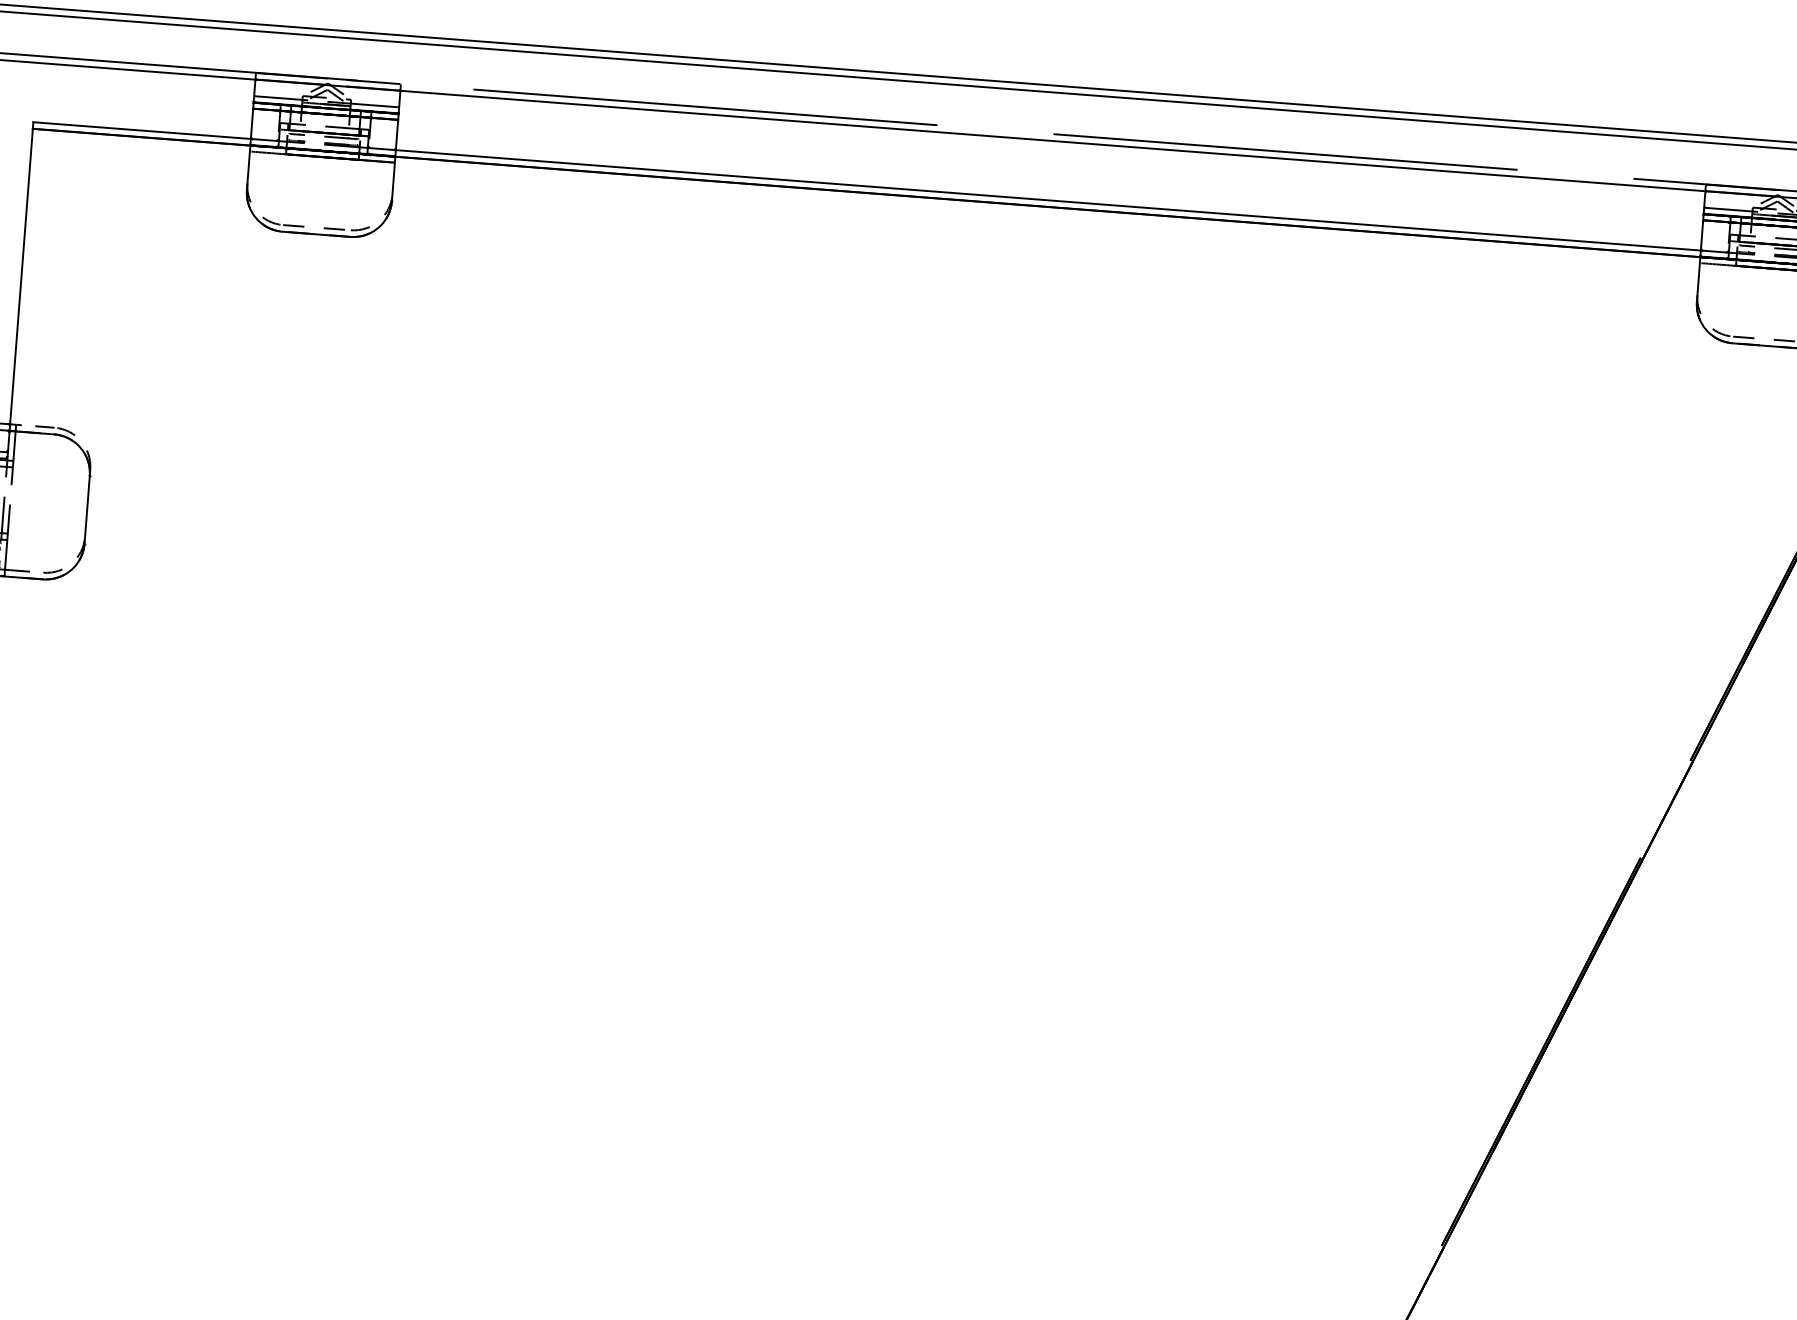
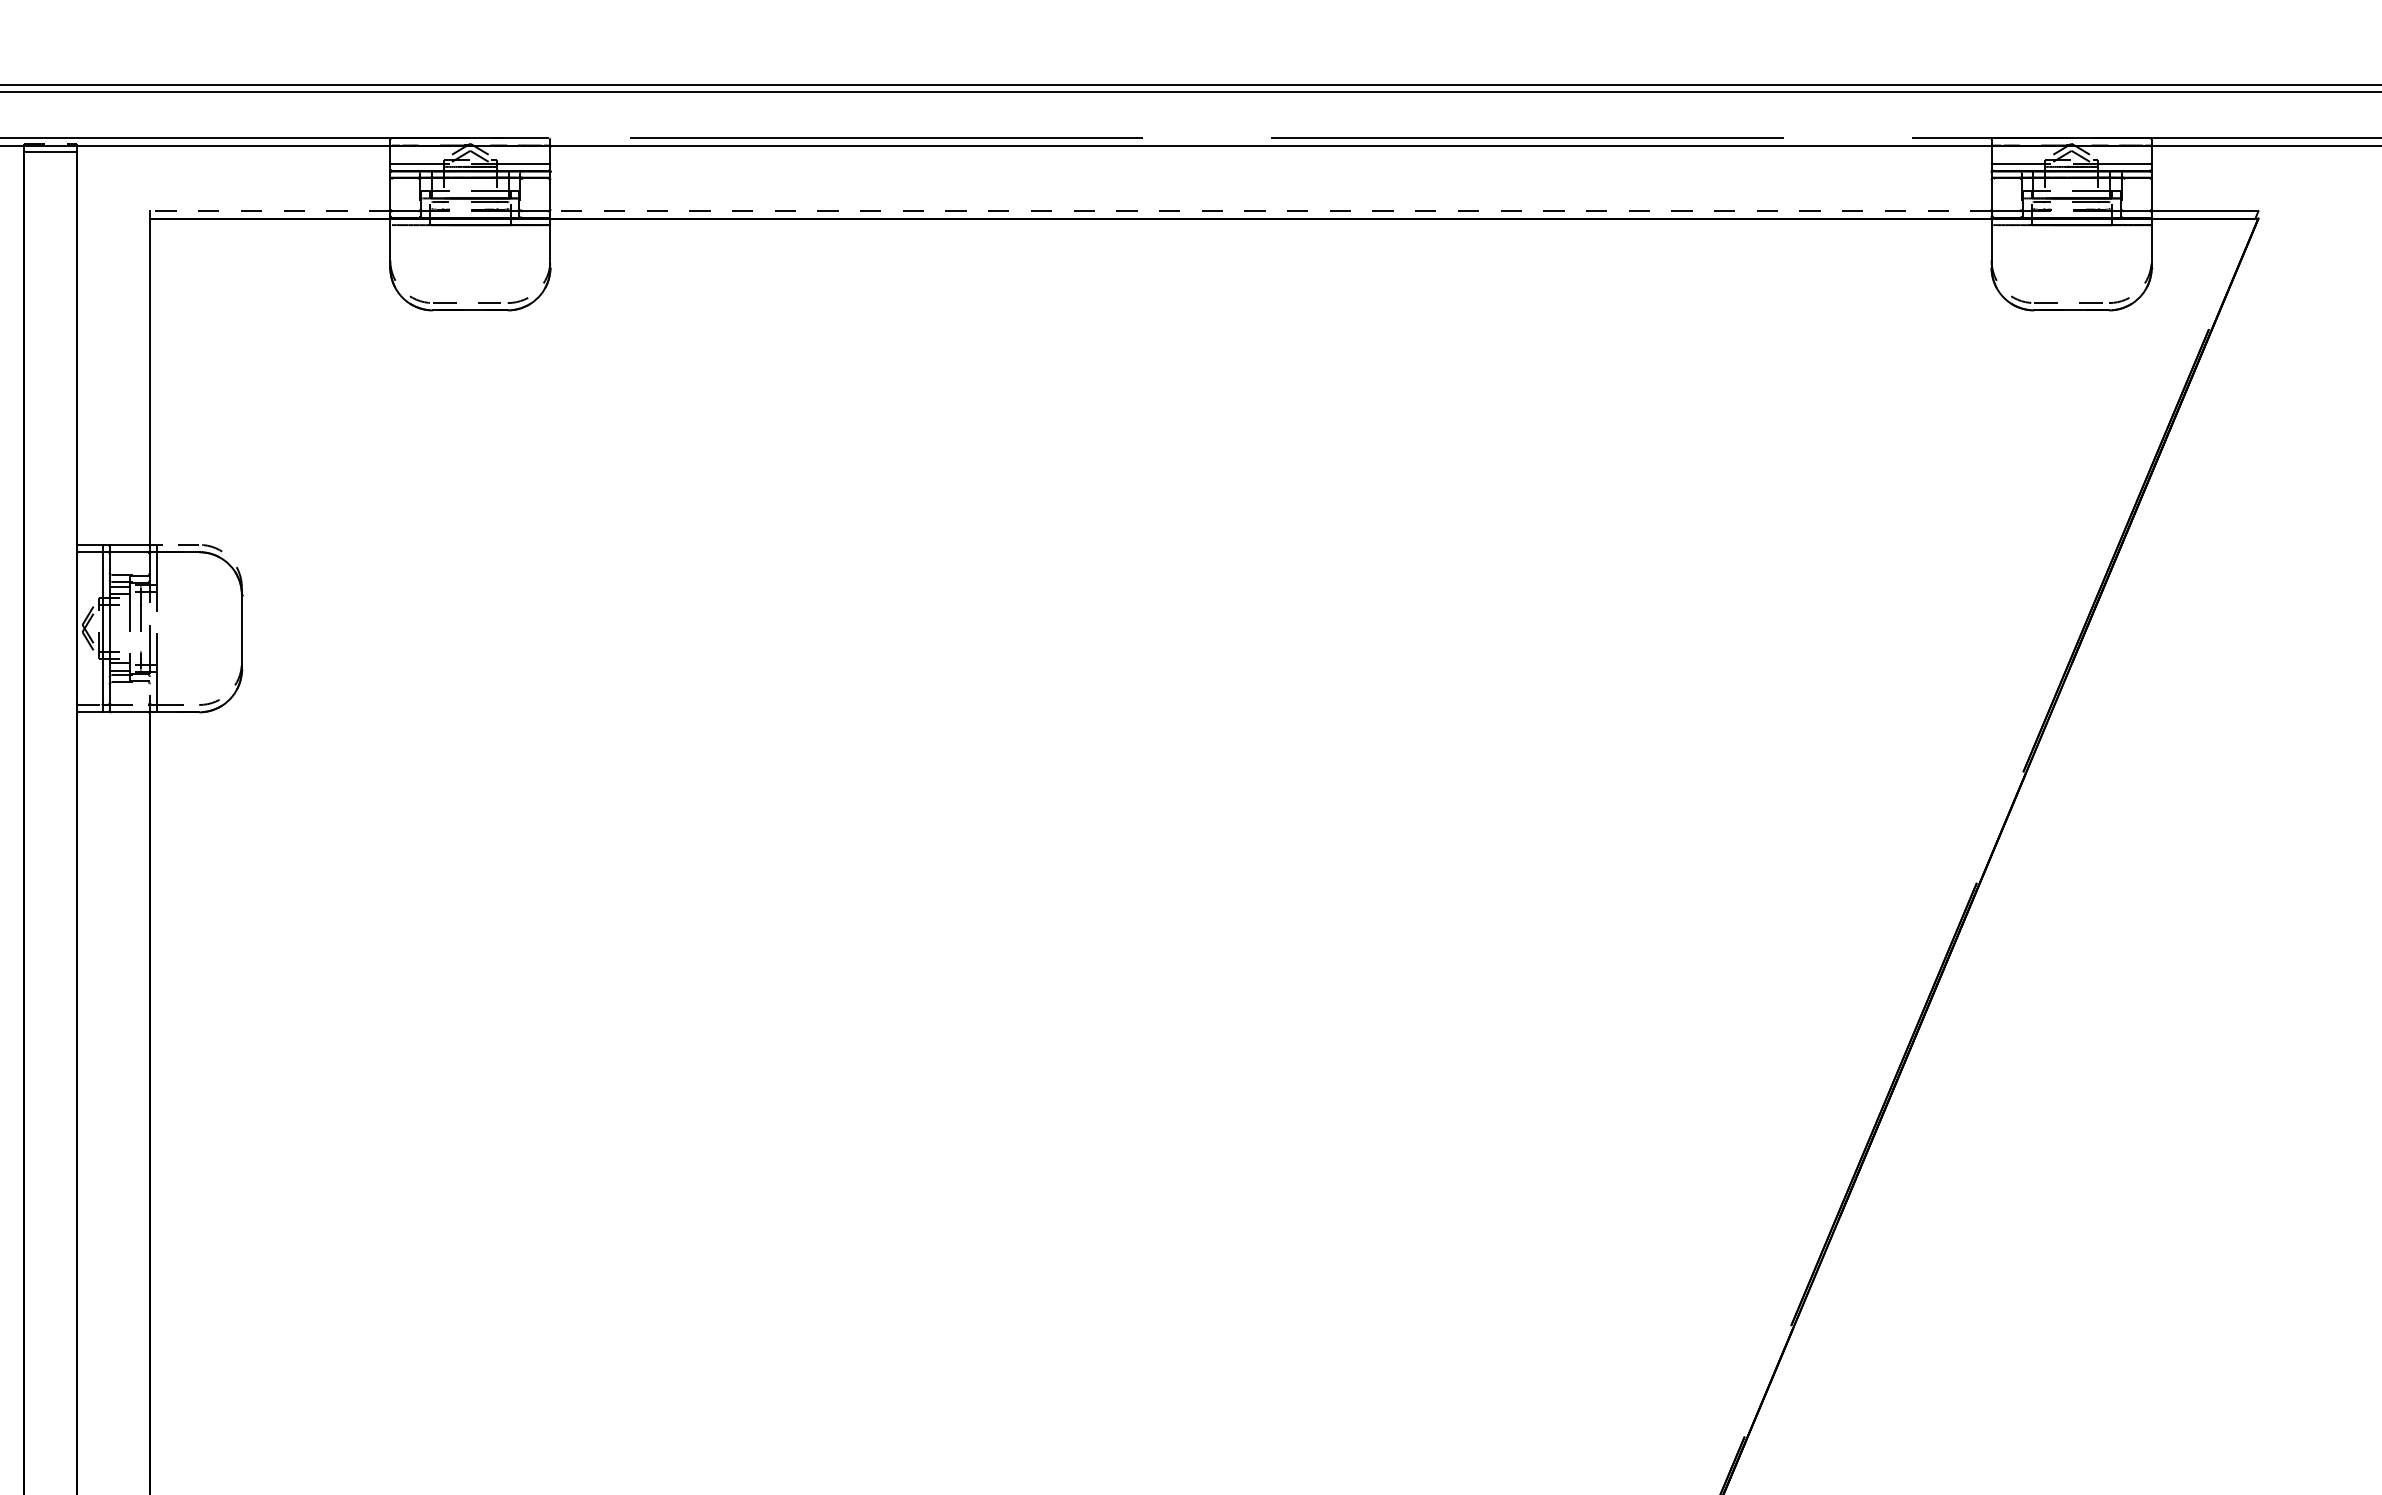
line: (141, 130) -> (269, 211), solid -> dashed
line: (1047, 200) -> (1270, 211), solid -> dashed

